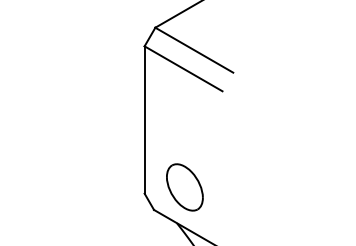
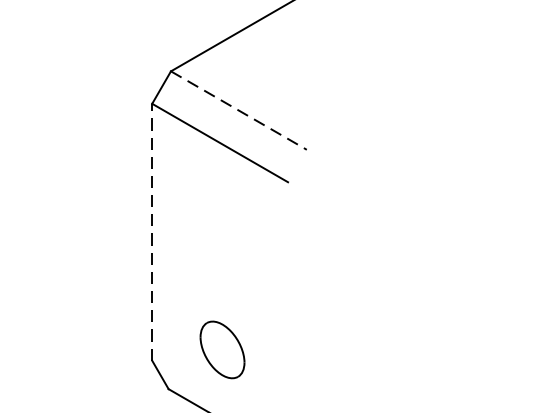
line: (194, 50) -> (239, 111), solid -> dashed
line: (144, 120) -> (152, 233), solid -> dashed
part: (184, 187) -> (221, 349), size x0.7

